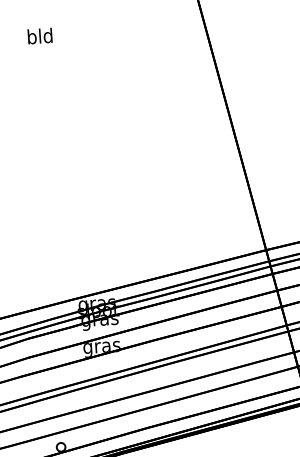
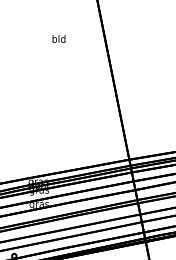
text: (39, 35) -> (58, 38), moved

